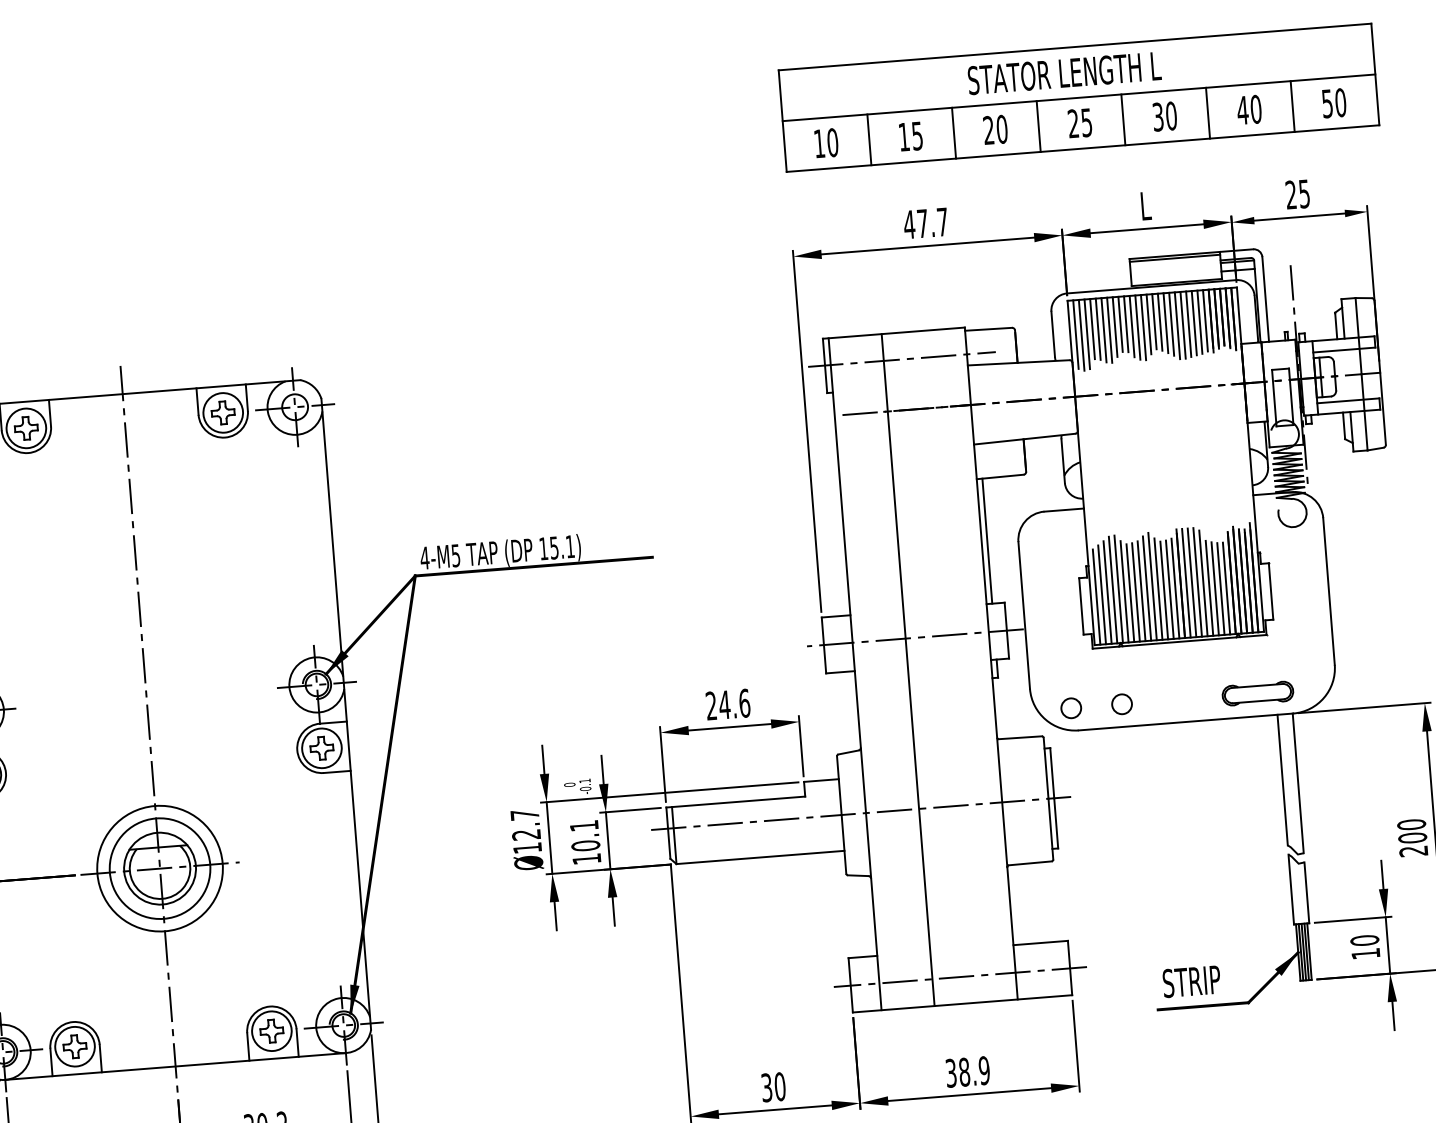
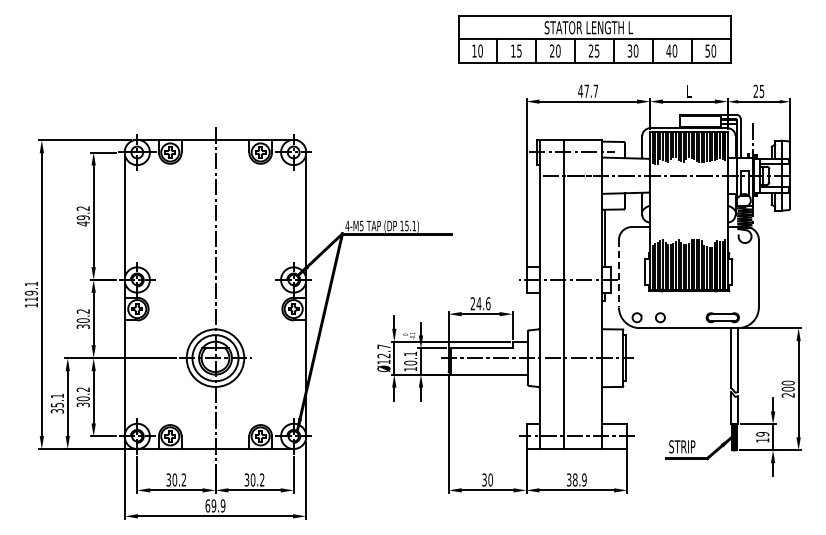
part: (1078, 97) -> (594, 39), moved
line: (1023, 615) -> (618, 273), solid -> dashed
text: (1364, 941) -> (762, 434), 10 -> 19

